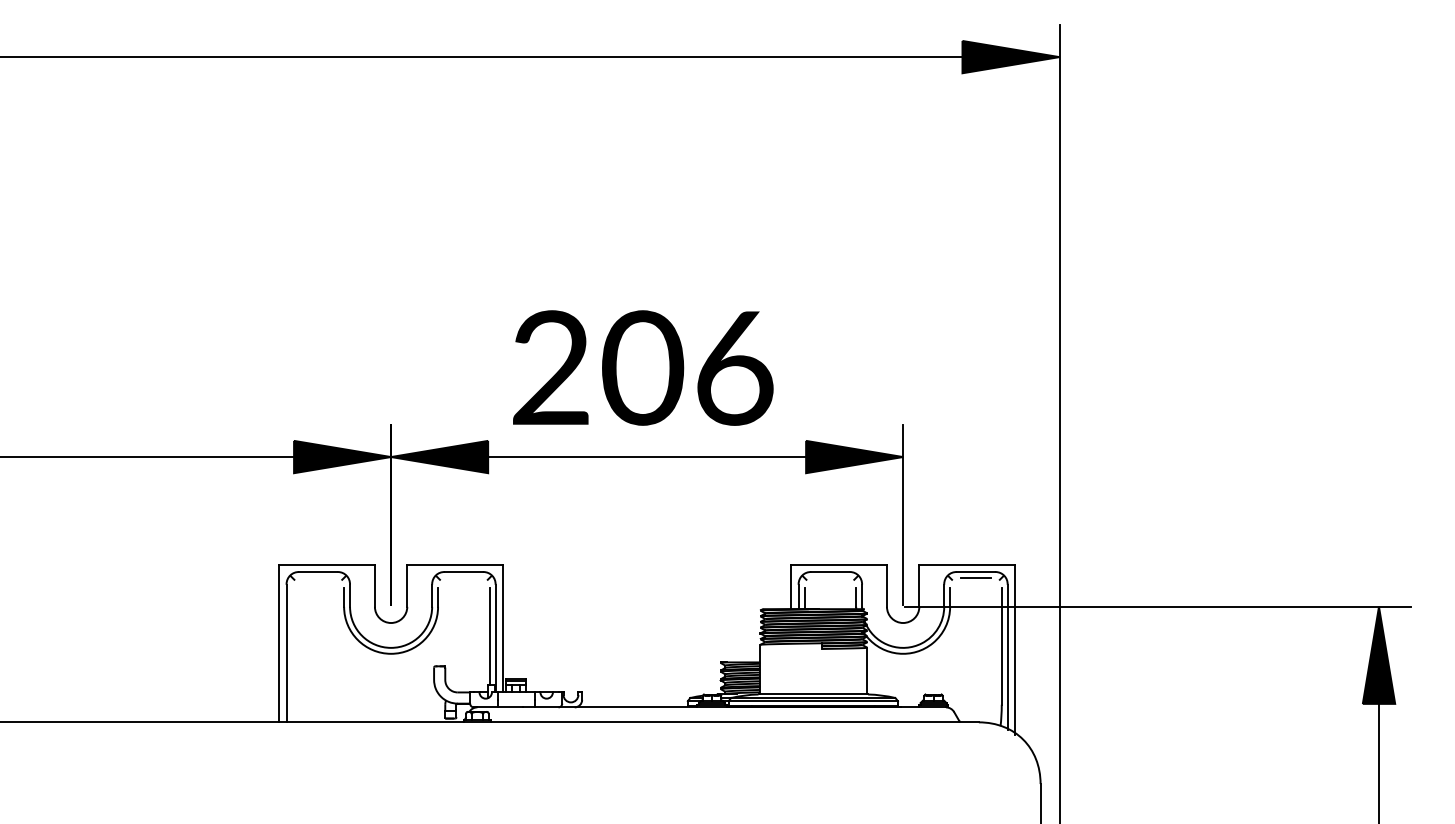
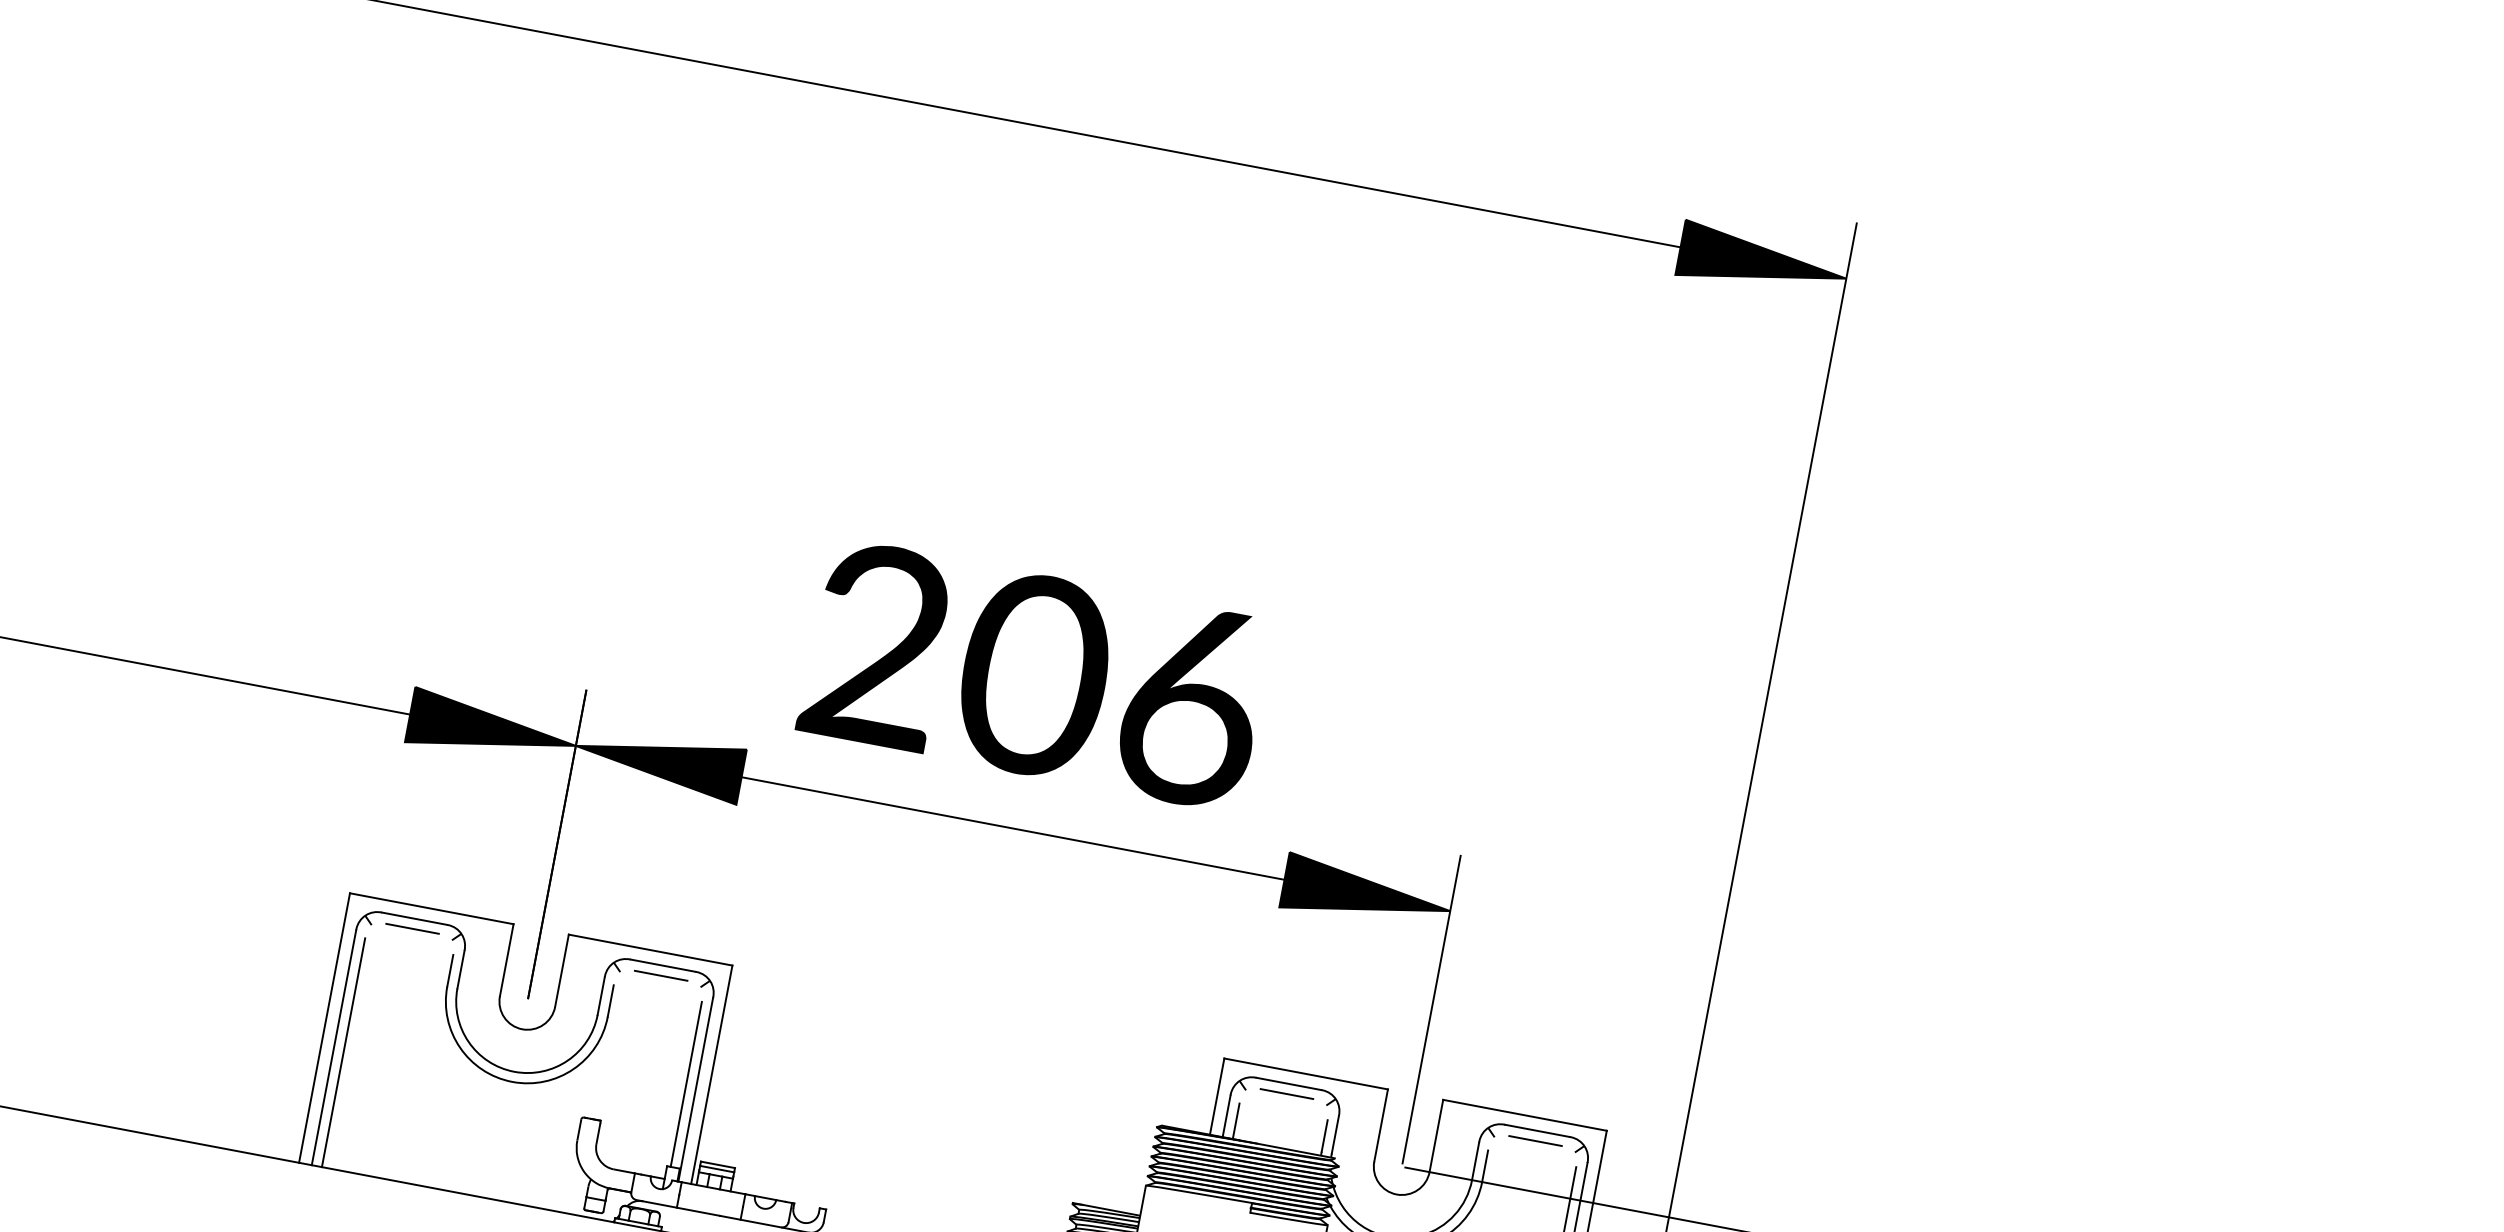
line: (317, 577) -> (411, 927), added
line: (463, 577) -> (660, 974), added
line: (830, 577) -> (1287, 1093), added
line: (292, 655) -> (343, 1052), added

